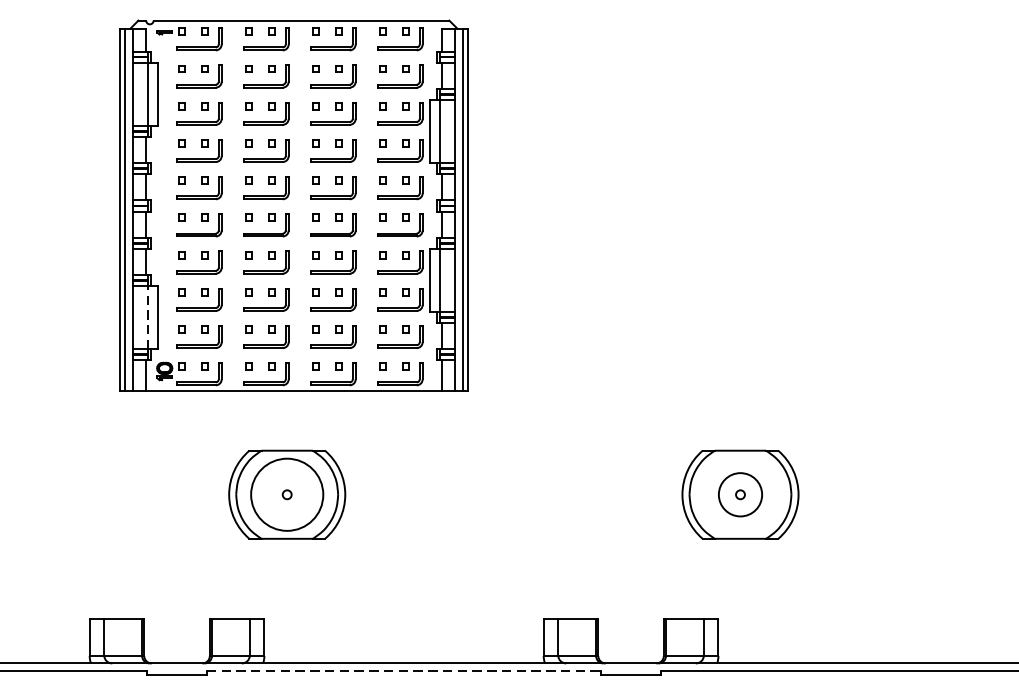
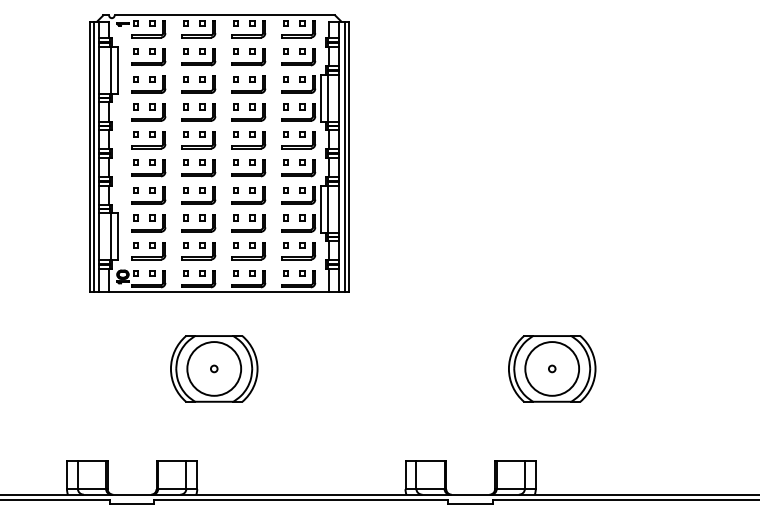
line: (148, 317) -> (110, 236), dashed -> solid
circle: (740, 494) -> (552, 368), size x1.67
line: (404, 671) -> (301, 500), dashed -> solid

